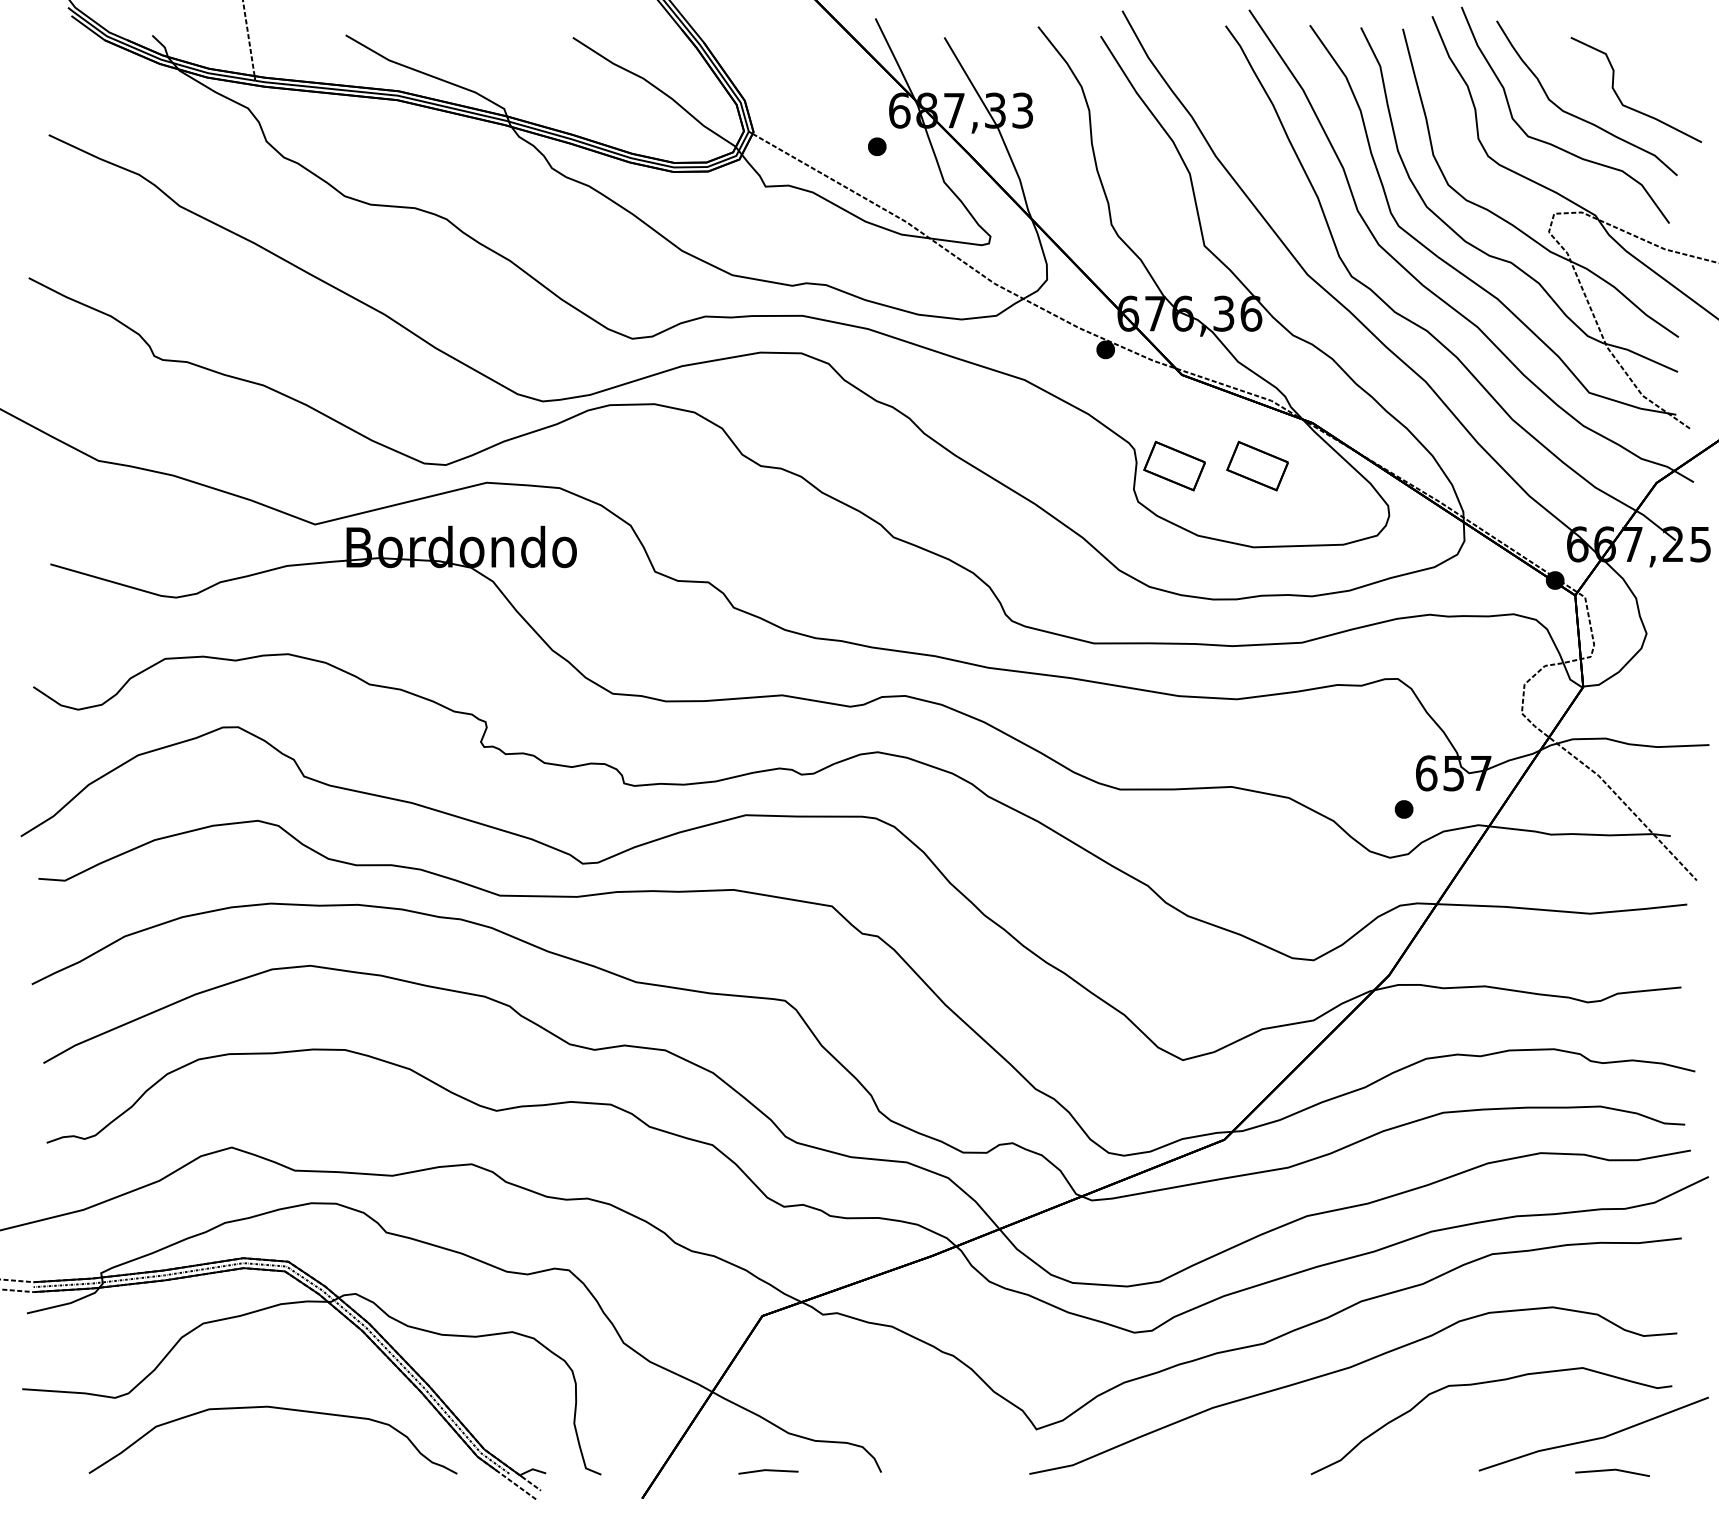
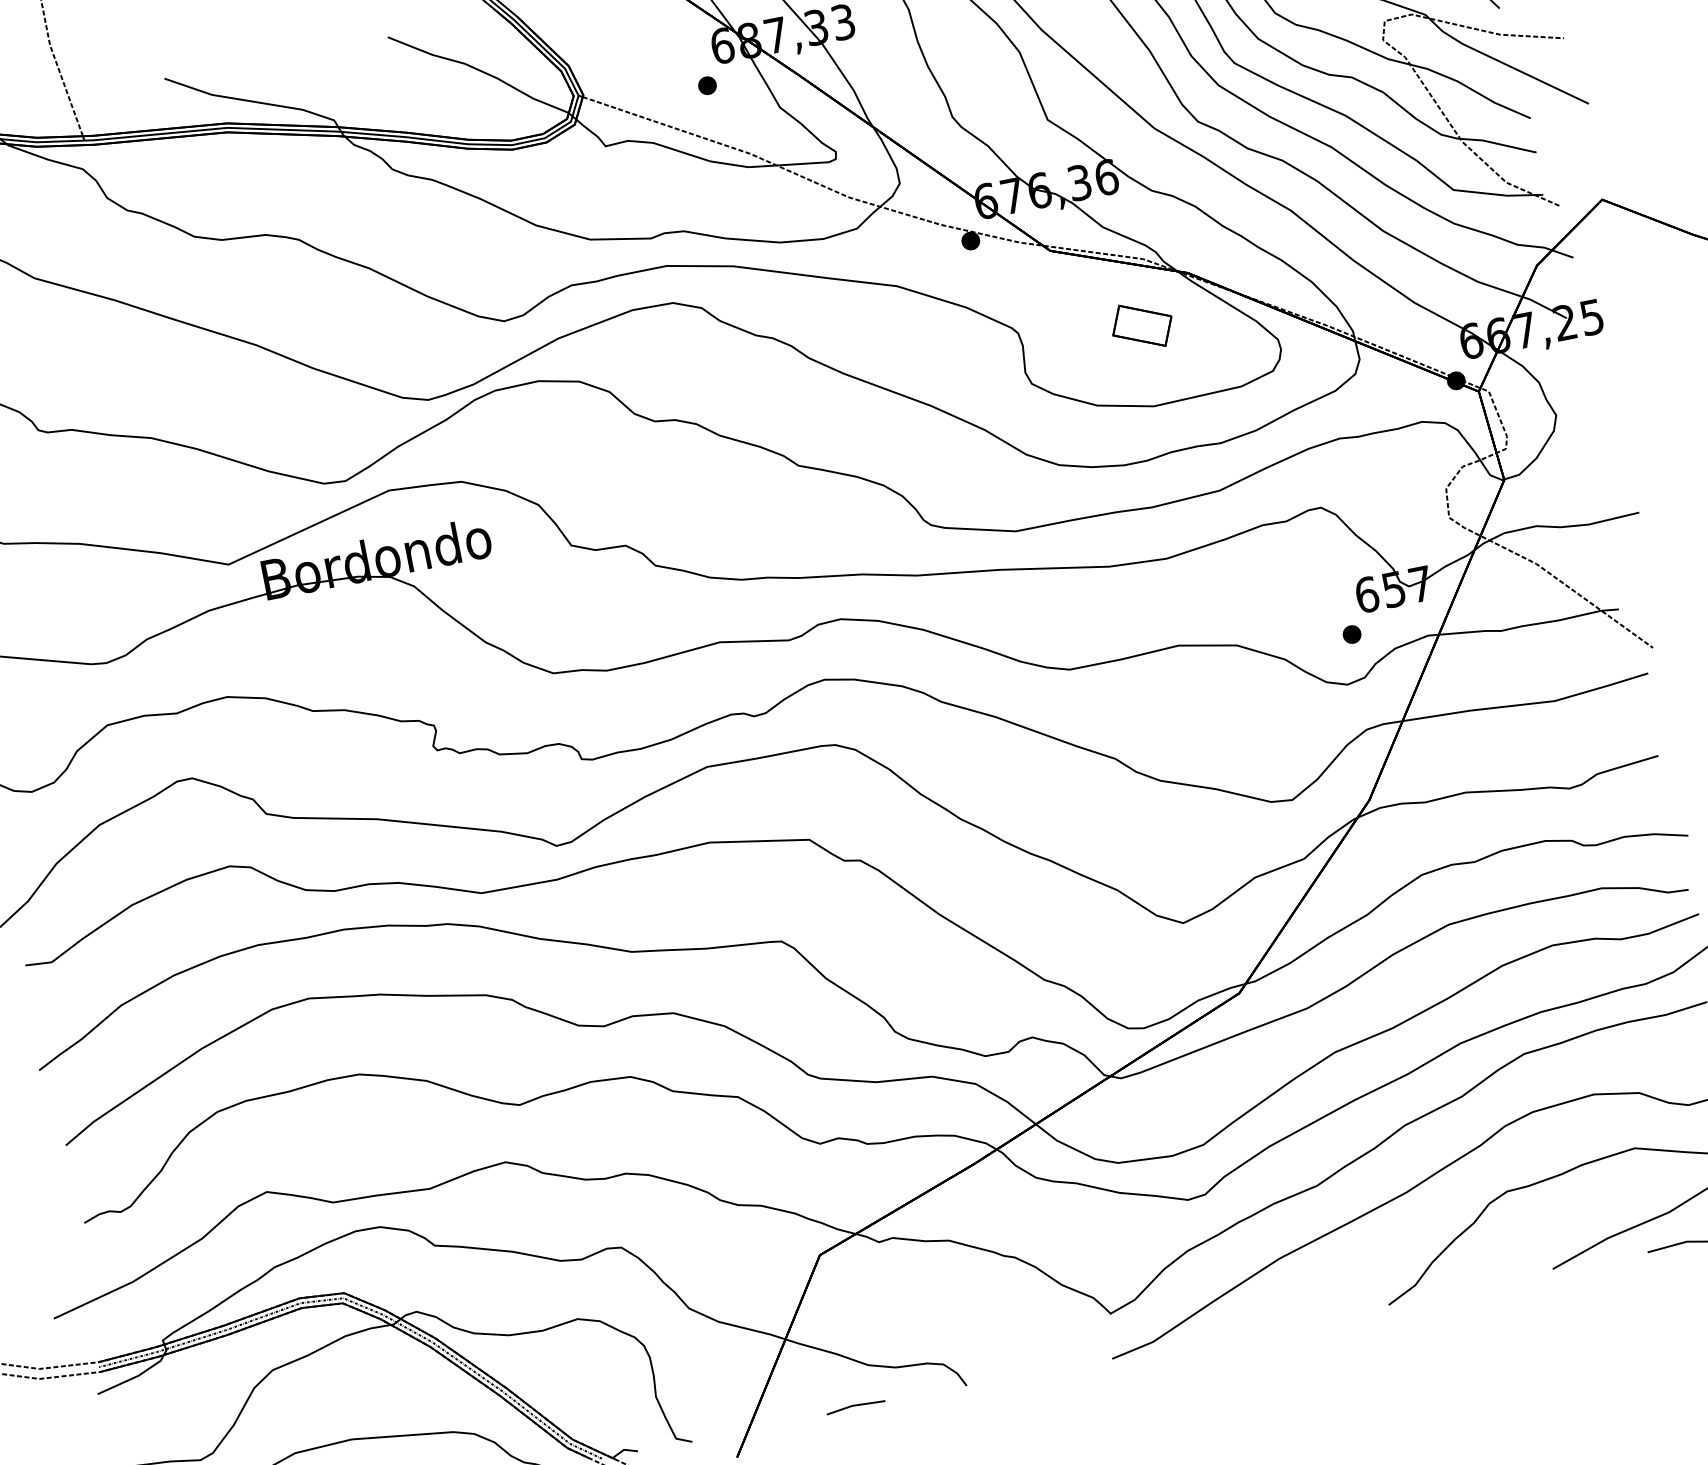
part: (1174, 465) -> (1060, 341), removed

